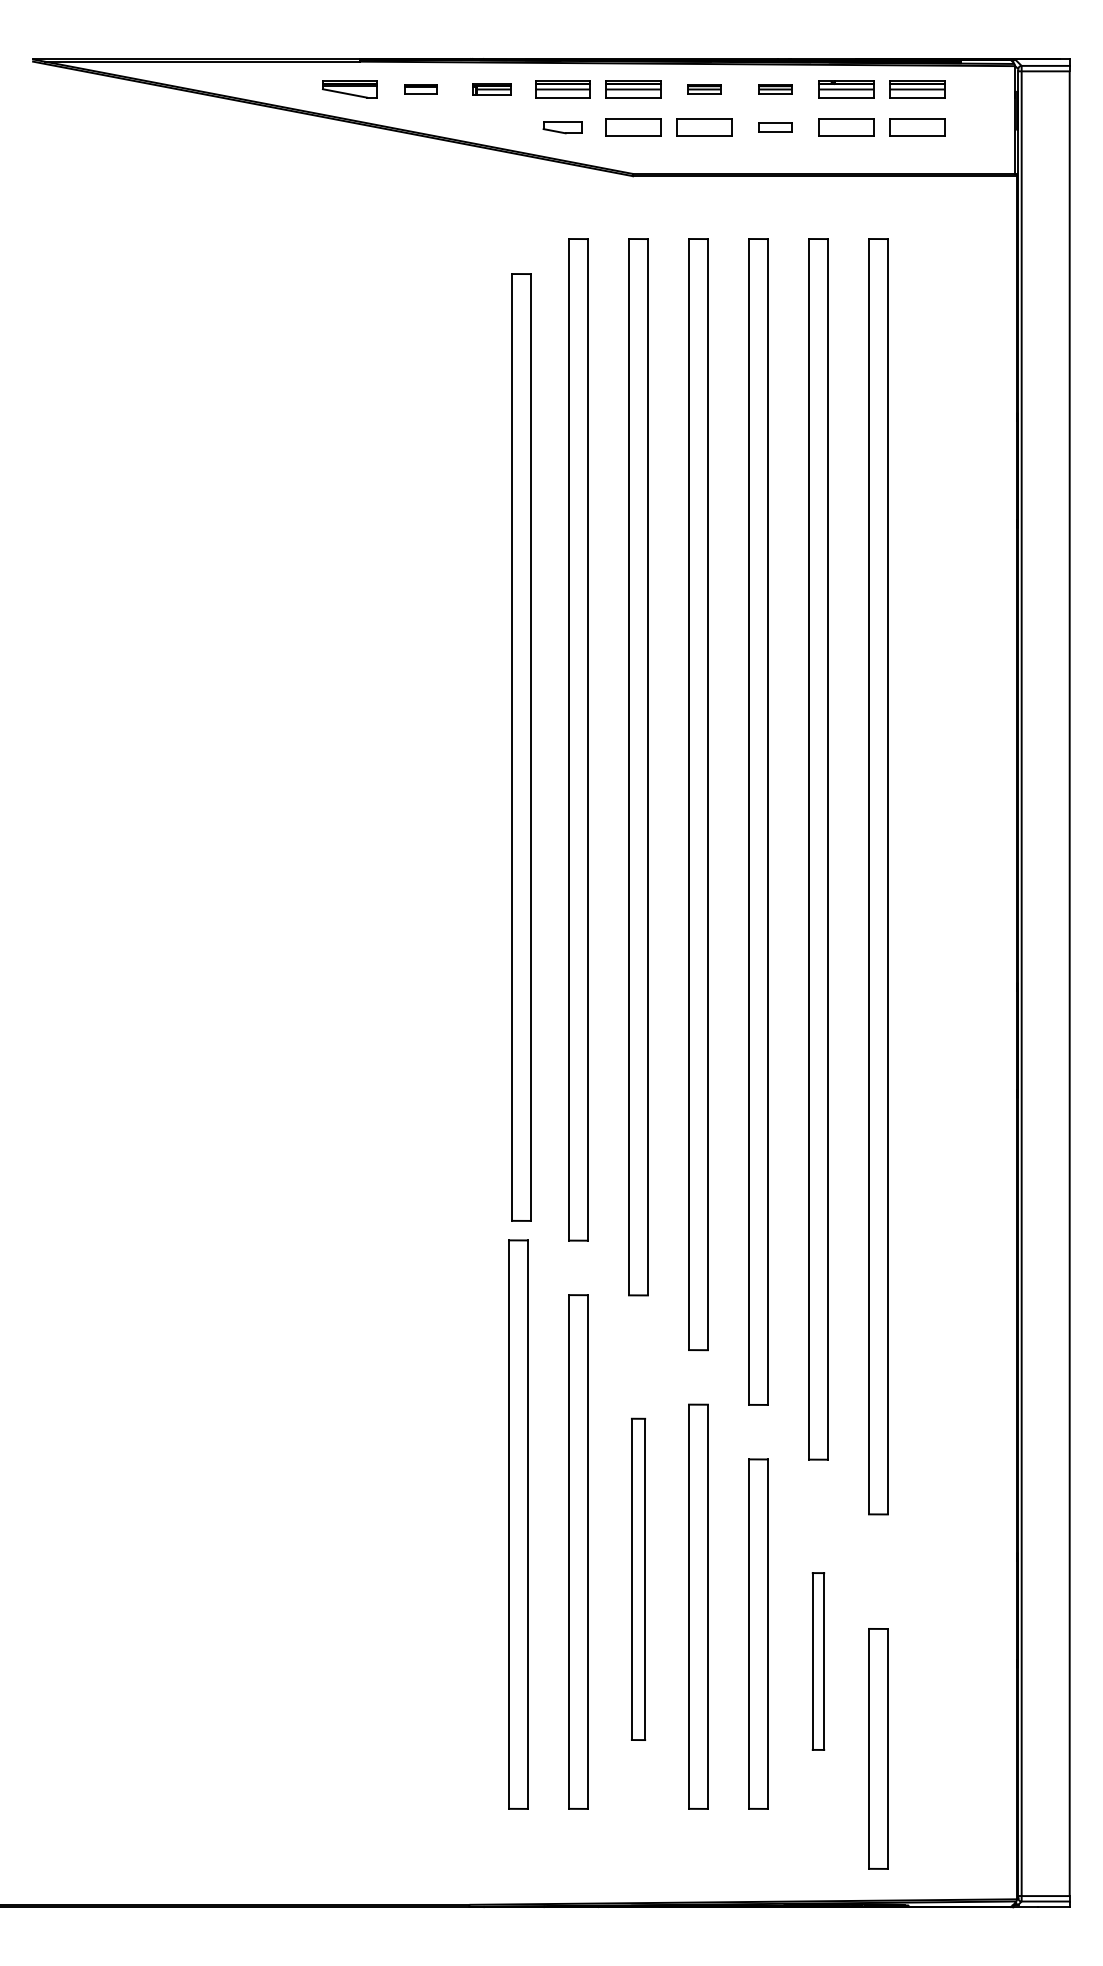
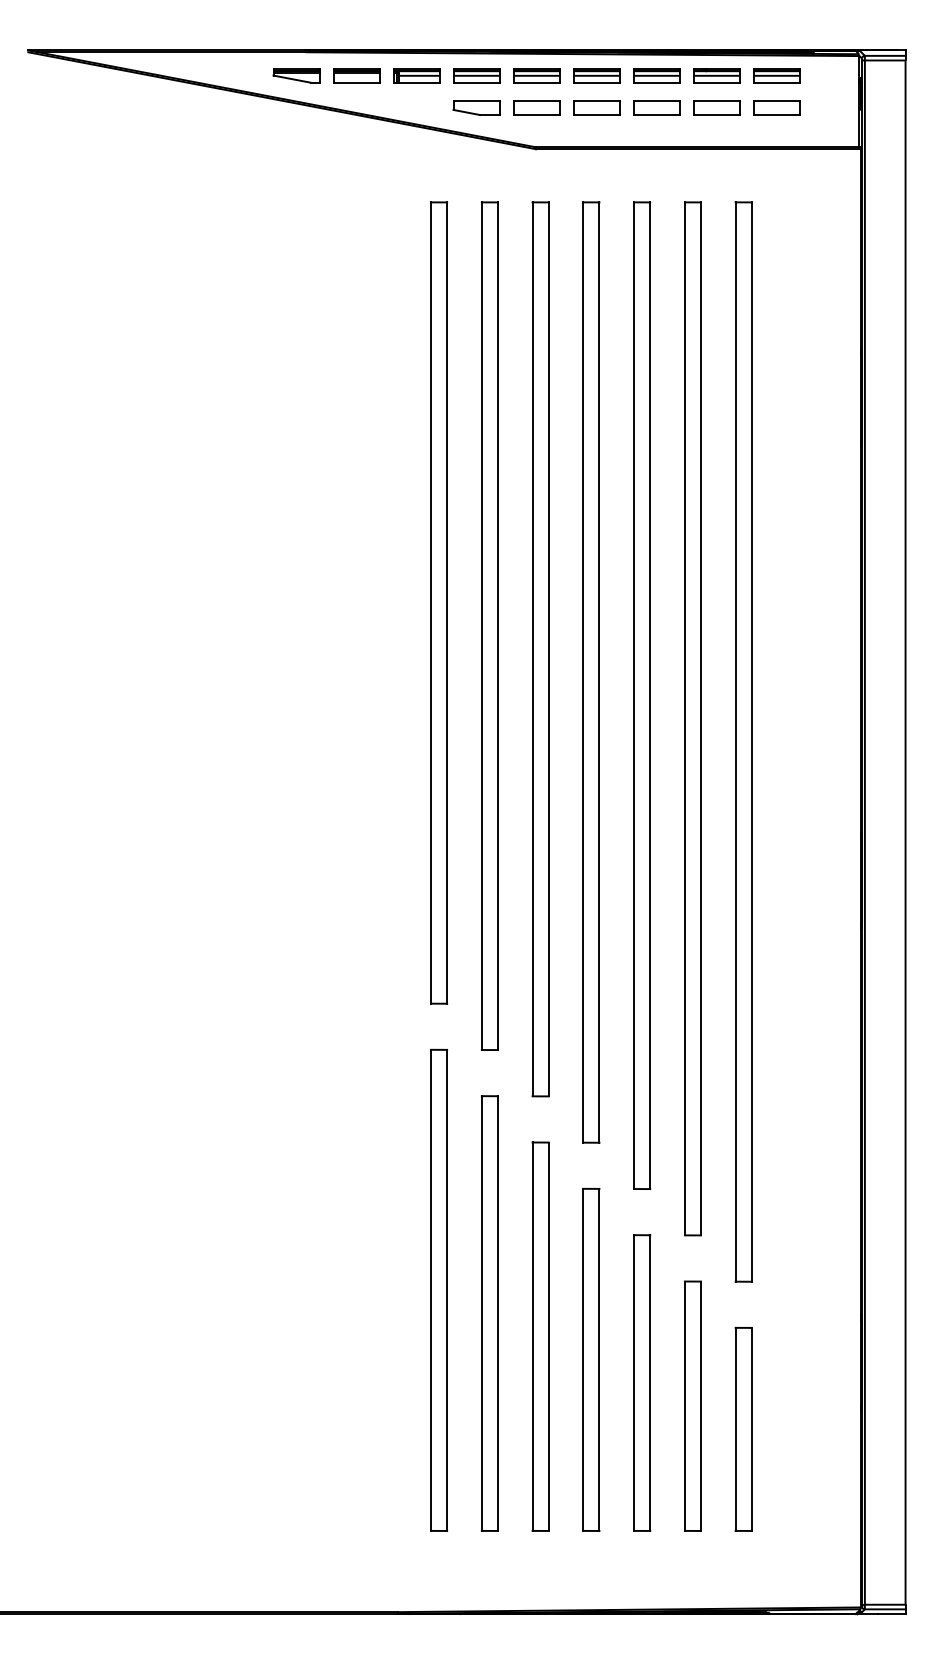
part: (420, 89) -> (356, 75), size x1.67
part: (491, 89) -> (416, 75), size x1.43
part: (704, 89) -> (596, 75), size x1.67
part: (775, 89) -> (656, 75), size x1.67
part: (562, 127) -> (476, 107), size x1.43
part: (775, 127) -> (656, 107), size x1.67
part: (521, 747) -> (439, 603), moved
part: (638, 1579) -> (540, 1336), size x1.43
part: (818, 1661) -> (692, 1406), size x1.67
part: (878, 1748) -> (743, 1429), moved

